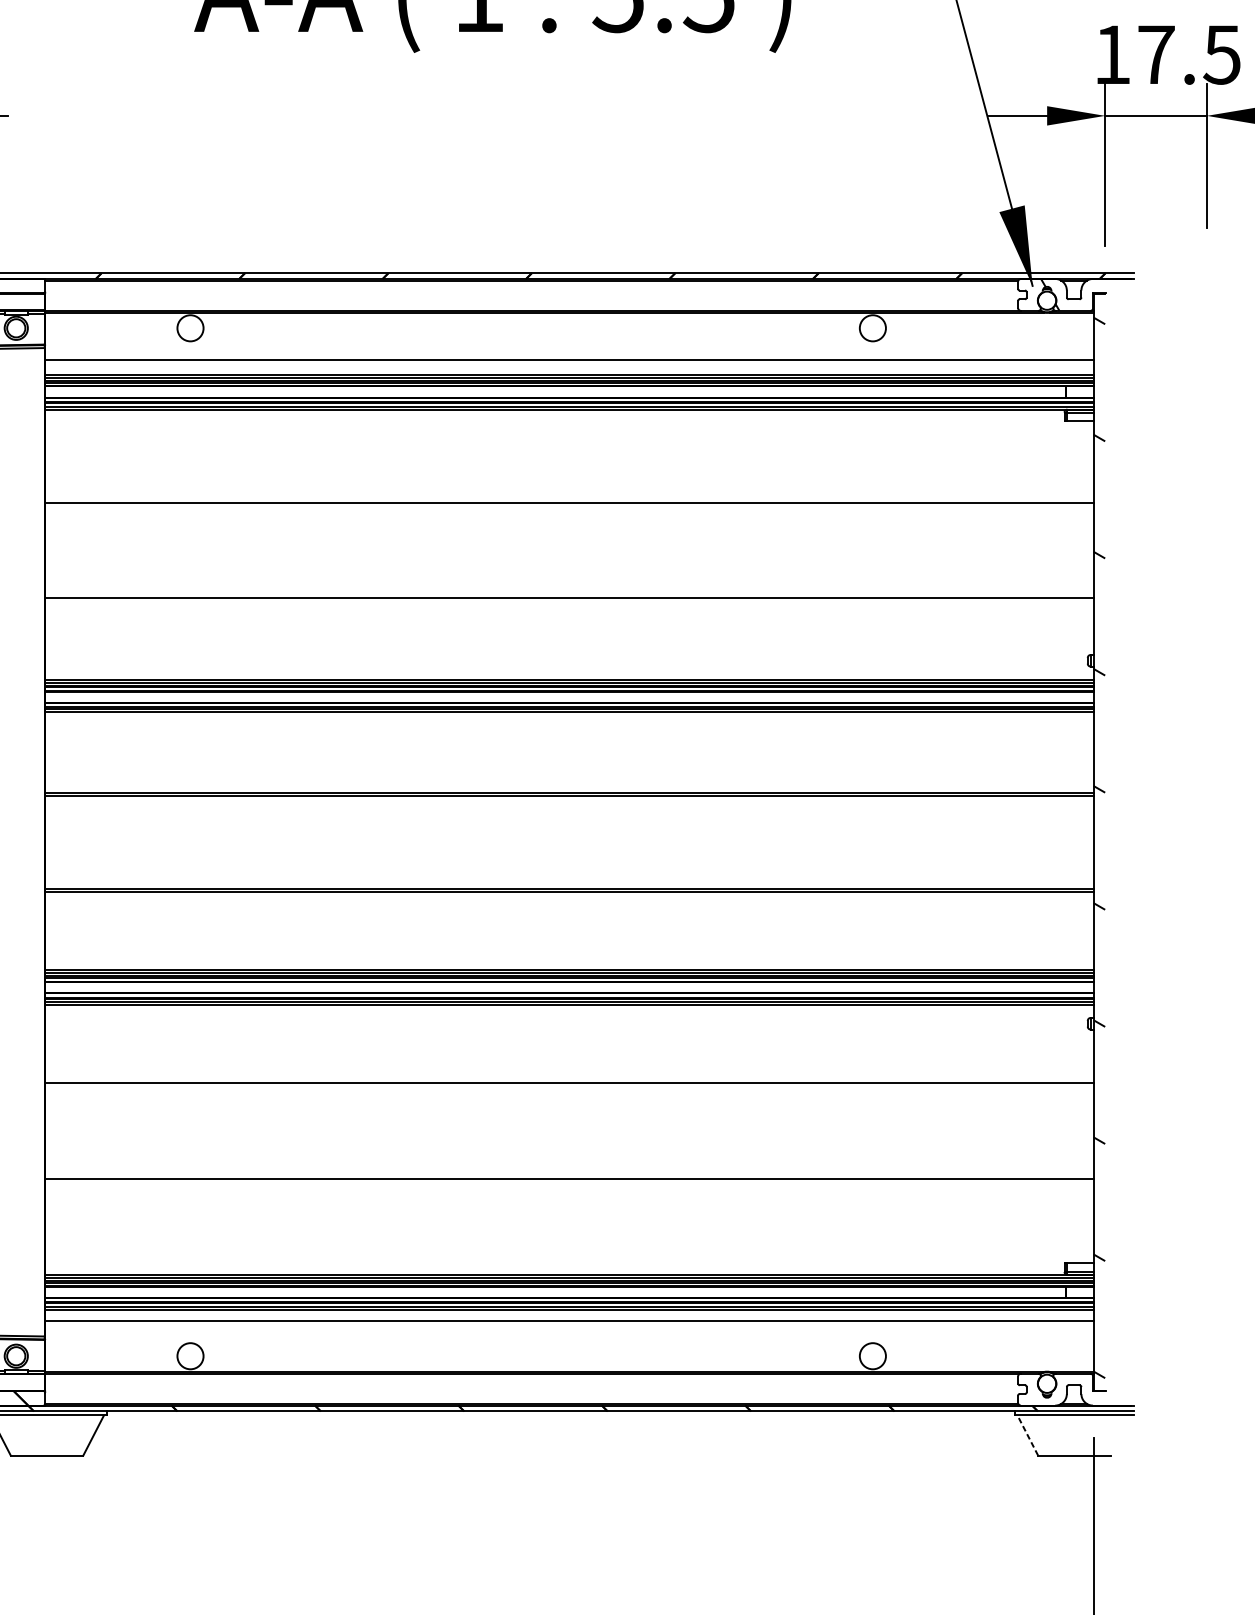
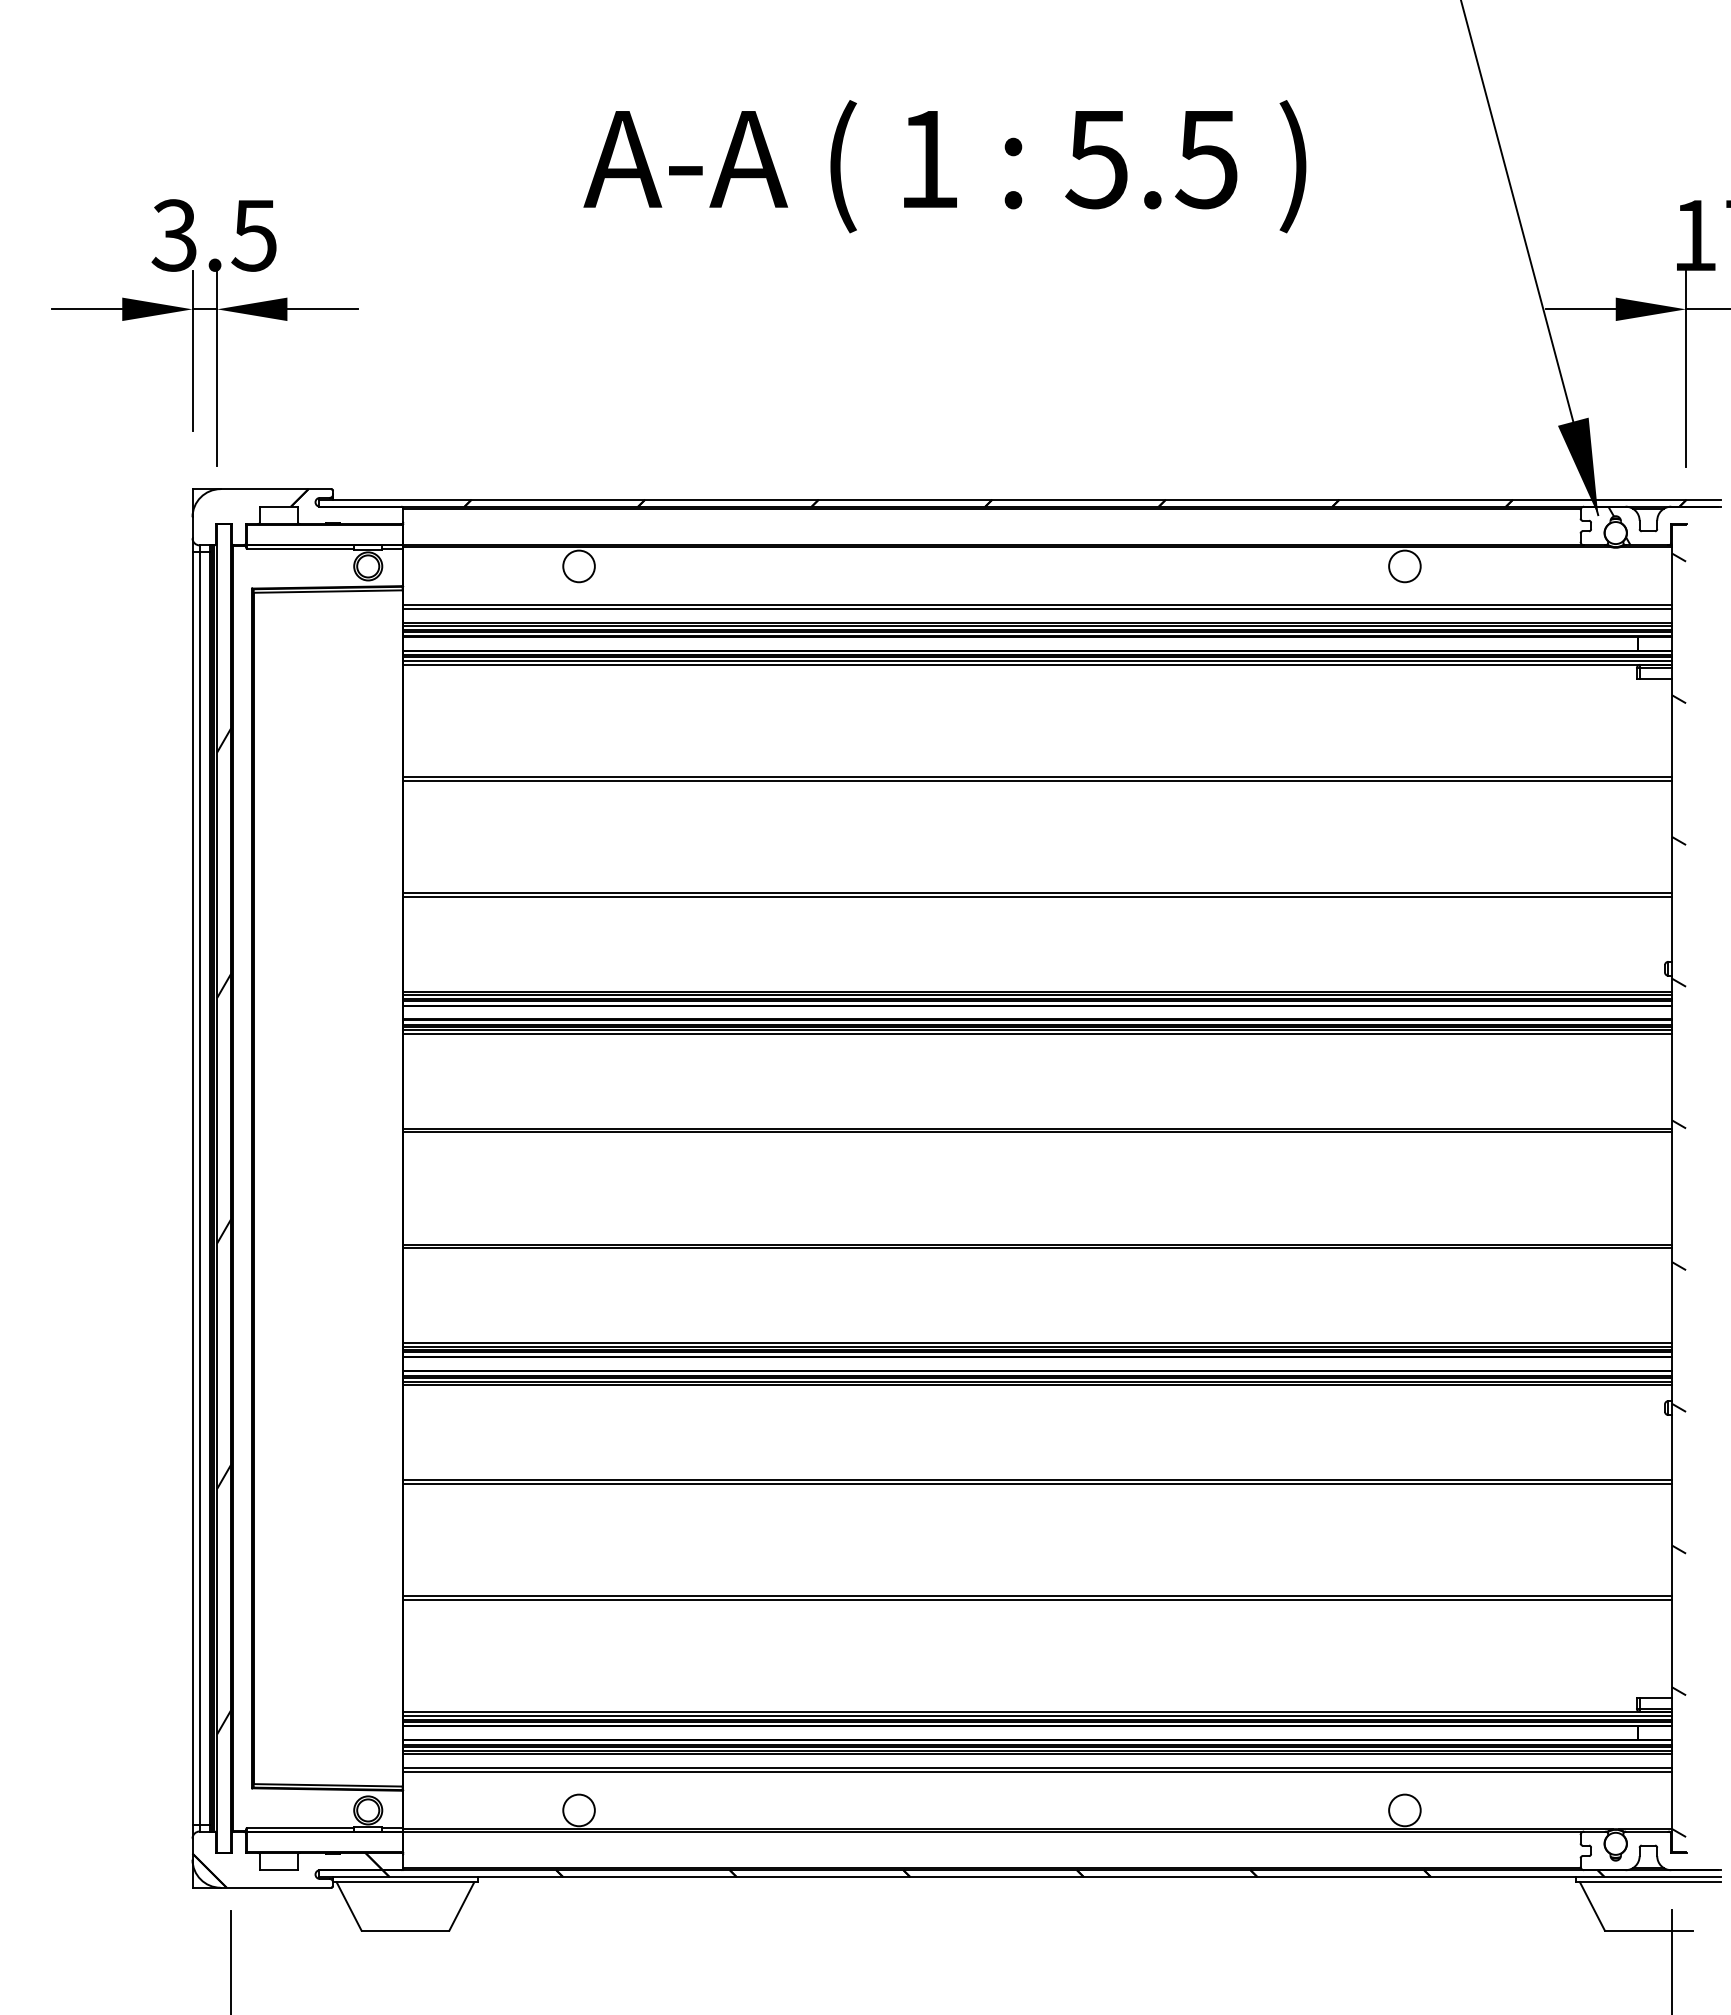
line: (569, 363) -> (1037, 608), added
line: (569, 505) -> (1037, 780), added
line: (569, 601) -> (1037, 896), added
line: (569, 714) -> (1037, 1033), added
line: (569, 1086) -> (1037, 1483), added
line: (569, 1181) -> (1037, 1599), added
line: (569, 1324) -> (1037, 1771), added
line: (1027, 1434) -> (1592, 1905), dashed -> solid

